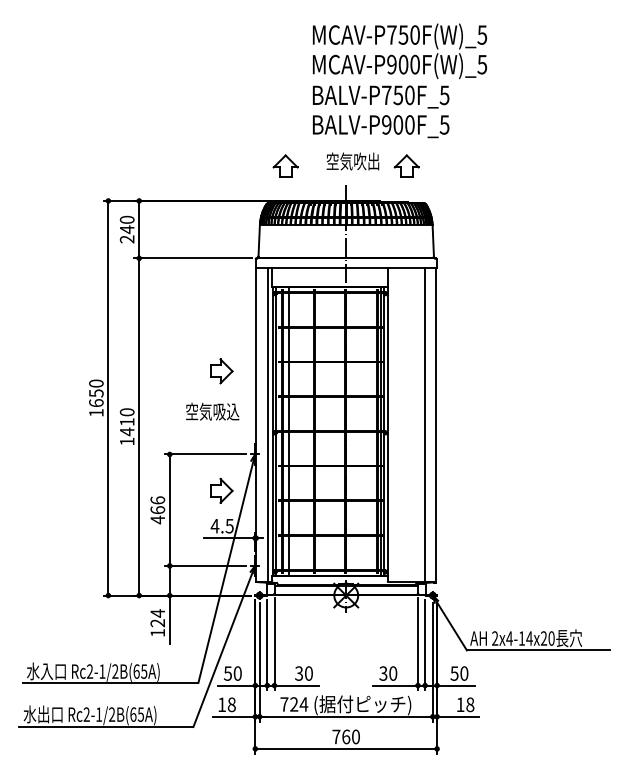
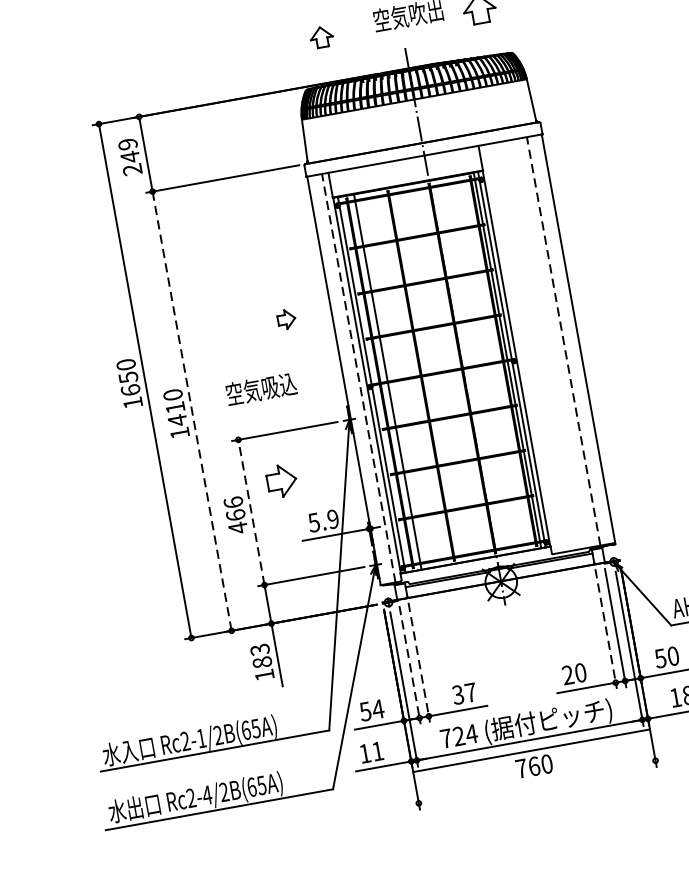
part: (285, 165) -> (321, 36), size x0.7
text: (127, 219) -> (128, 143), 240 -> 249
part: (221, 371) -> (286, 319), size x0.6
text: (212, 411) -> (261, 388), moved
line: (267, 424) -> (358, 377), solid -> dashed
line: (424, 424) -> (563, 341), solid -> dashed
line: (139, 426) -> (192, 410), solid -> dashed
part: (221, 490) -> (281, 480), moved
line: (169, 510) -> (251, 512), solid -> dashed
text: (221, 525) -> (322, 520), 4.5 -> 5.9
text: (157, 618) -> (260, 656), 124 -> 183
line: (274, 644) -> (419, 662), solid -> dashed
line: (417, 644) -> (605, 629), solid -> dashed
line: (267, 645) -> (410, 665), solid -> dashed
text: (237, 673) -> (377, 709), 50 -> 54
text: (308, 673) -> (470, 692), 30 -> 37
text: (383, 673) -> (568, 675), 30 -> 20
text: (231, 704) -> (377, 751), 18 -> 11
text: (98, 714) -> (206, 795), Rc2-1/2B(65A) -> Rc2-4/2B(65A)
line: (346, 748) -> (531, 750), moved

